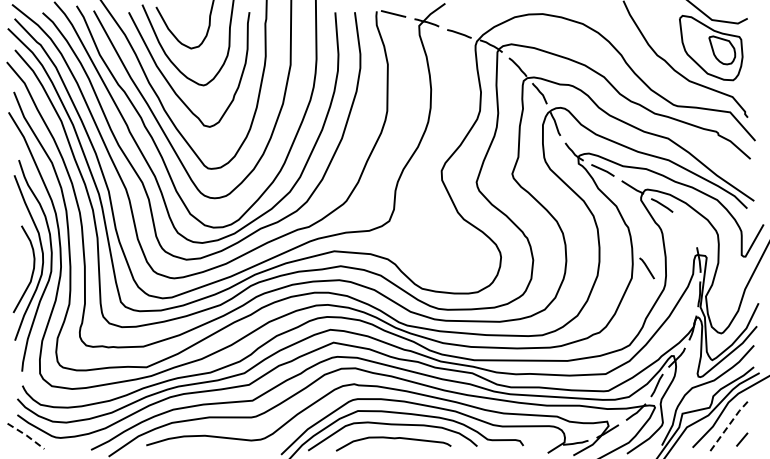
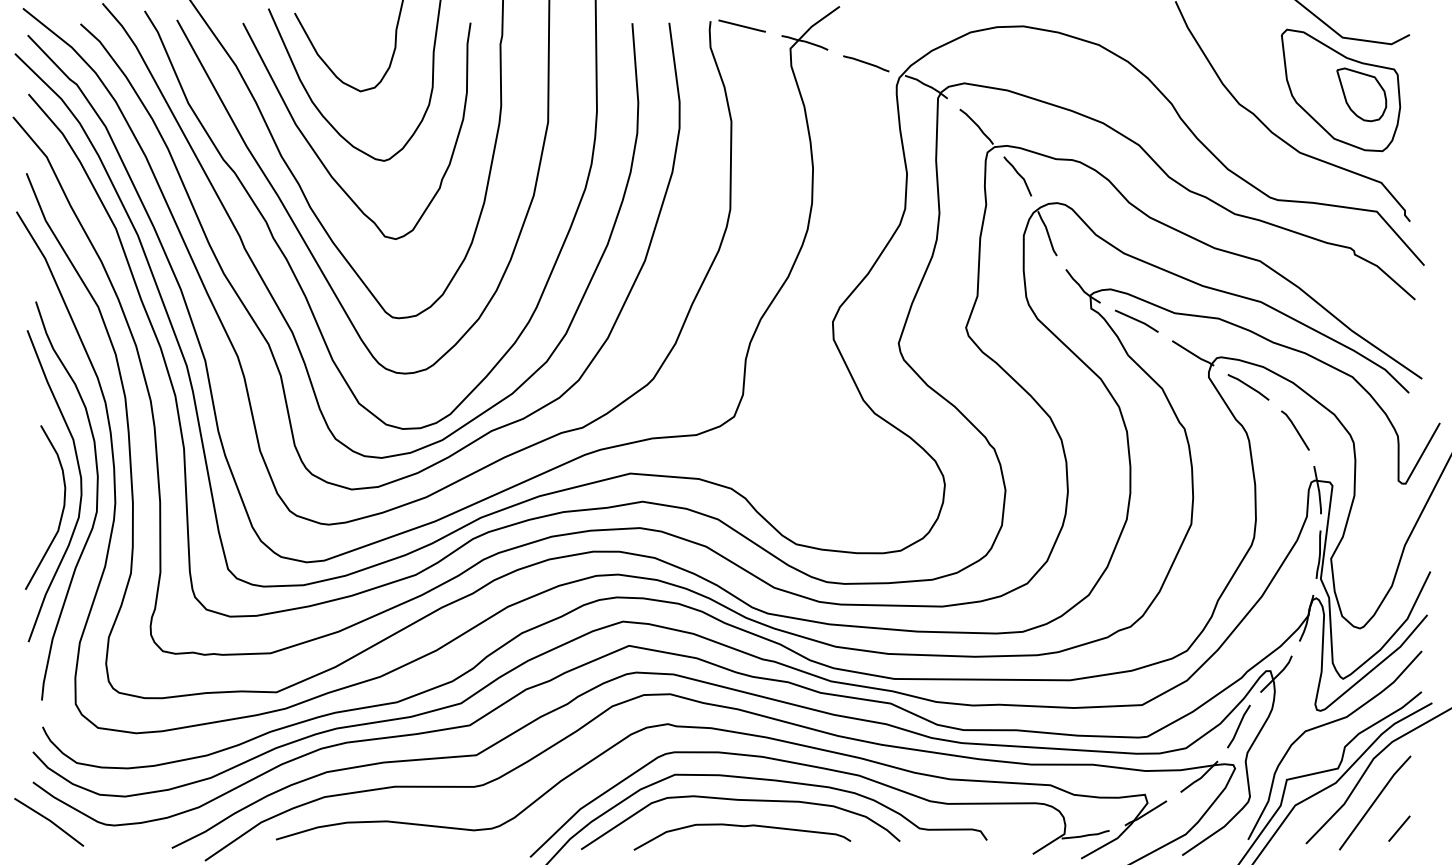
curve: (646, 268) -> (1294, 430), moved
line: (729, 424) -> (1375, 800), dashed -> solid
line: (26, 435) -> (50, 820), dashed -> solid

